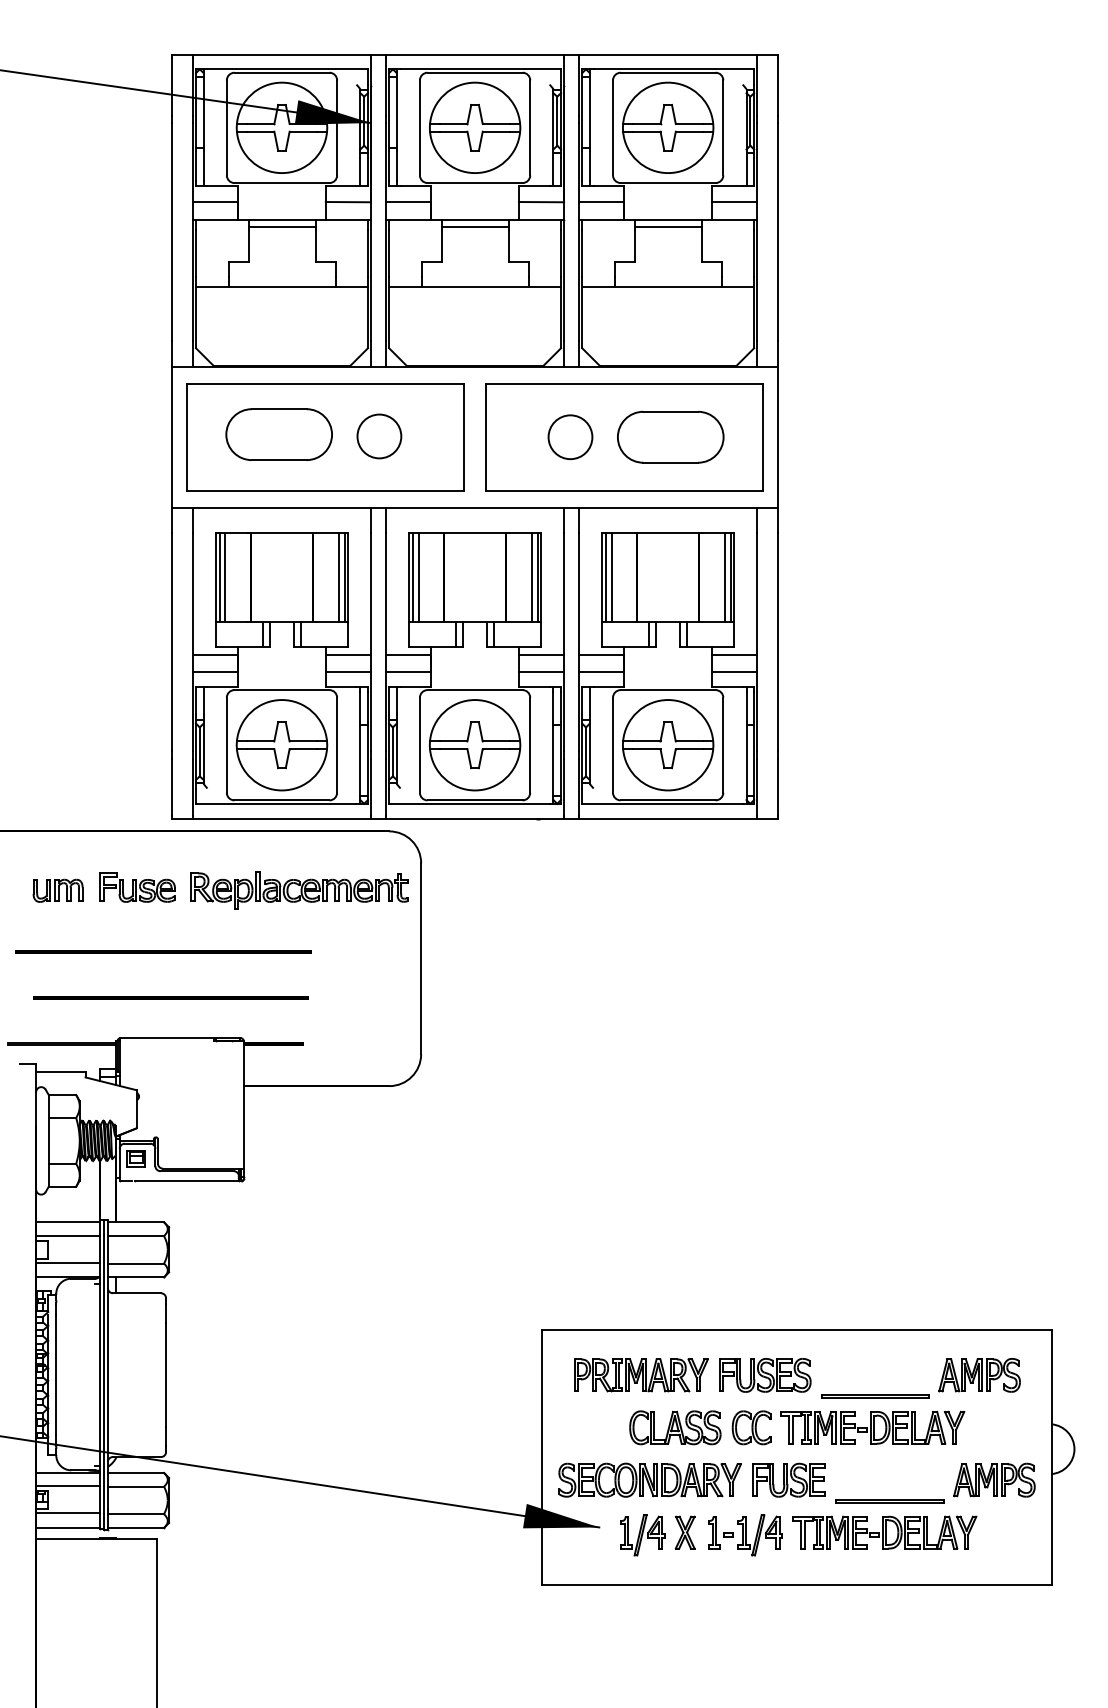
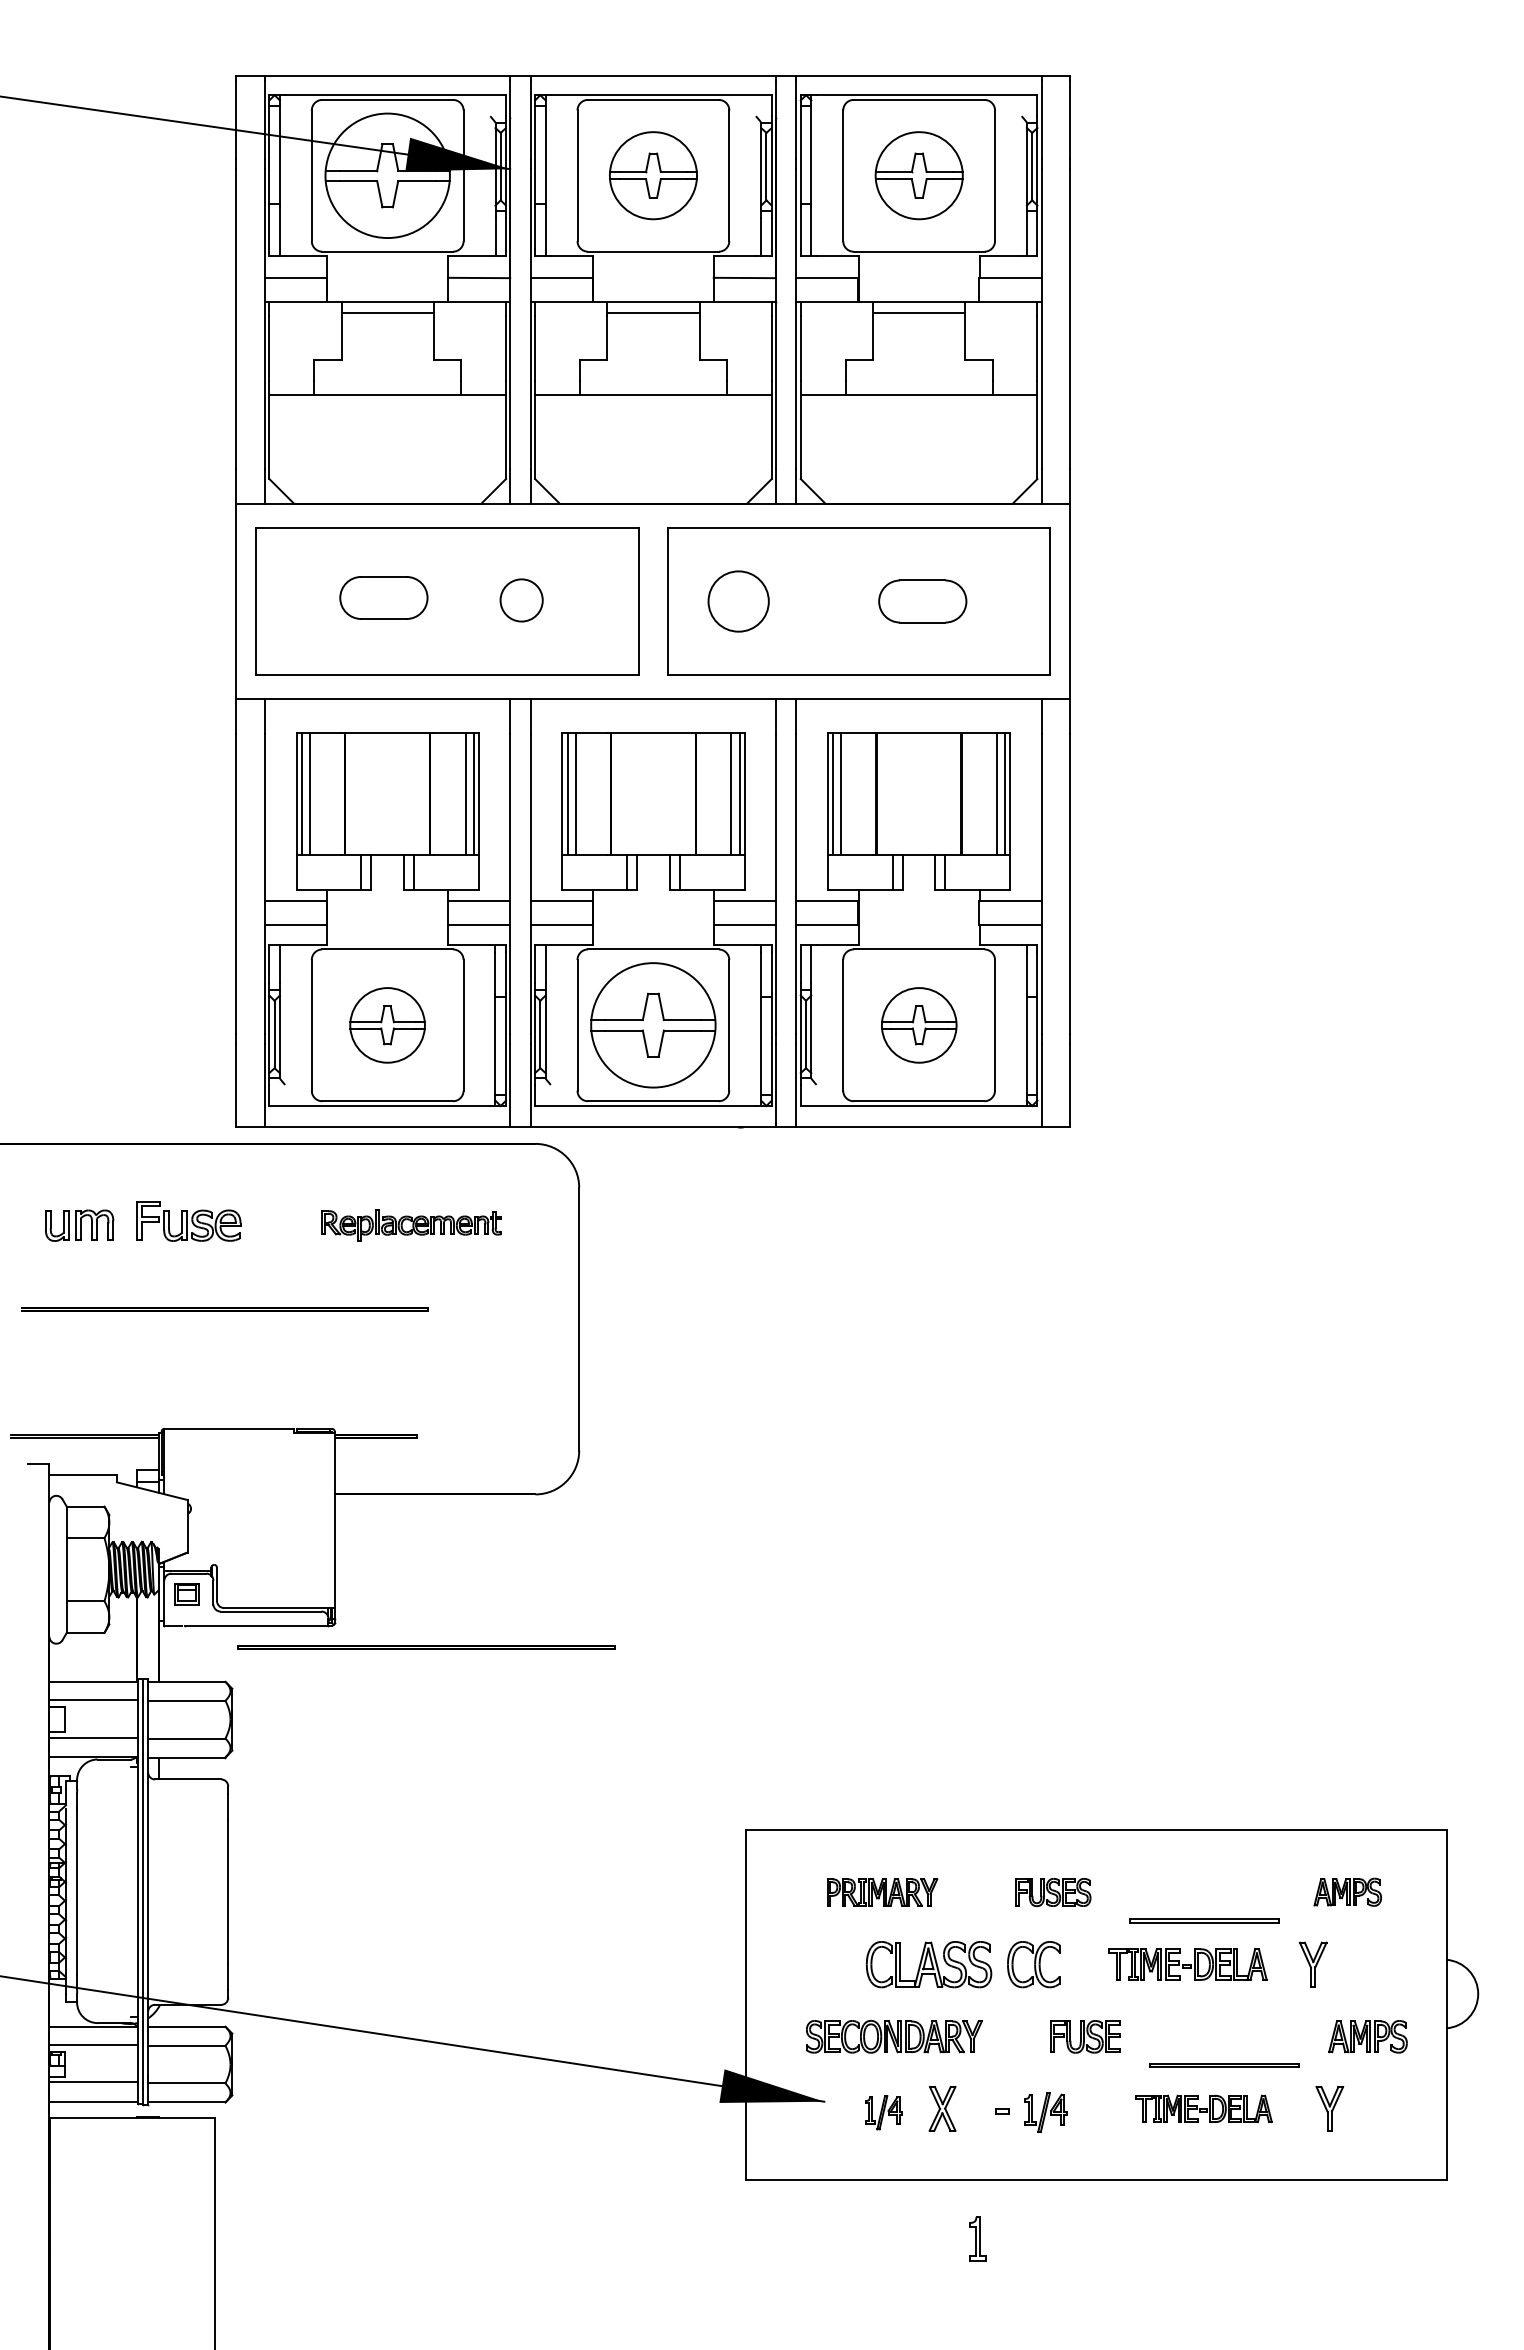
part: (475, 127) -> (653, 175), size x0.7
part: (668, 127) -> (919, 175), size x0.7
part: (278, 434) -> (383, 597), size x0.6
circle: (379, 436) -> (521, 600), size x0.7
circle: (570, 437) -> (738, 601), moved
part: (670, 437) -> (922, 601), size x0.6
part: (281, 745) -> (387, 1025), size x0.6
part: (668, 745) -> (919, 1025), size x0.6
part: (299, 890) -> (411, 1225), size x0.6
line: (171, 997) -> (426, 1646), moved
part: (979, 1374) -> (1347, 1891), size x0.6
part: (641, 1375) -> (882, 1892), size x0.6
part: (765, 1375) -> (1053, 1892), size x0.6
part: (863, 1427) -> (1187, 1964), size x0.7
part: (650, 1480) -> (894, 2036), size x0.7
part: (789, 1480) -> (1085, 2036), size x0.7
part: (994, 1480) -> (1367, 2036), size x0.7
part: (714, 1532) -> (977, 2238), moved
part: (874, 1532) -> (1203, 2108), size x0.6
part: (642, 1535) -> (883, 2112), size x0.6
part: (760, 1535) -> (1045, 2112), size x0.7

